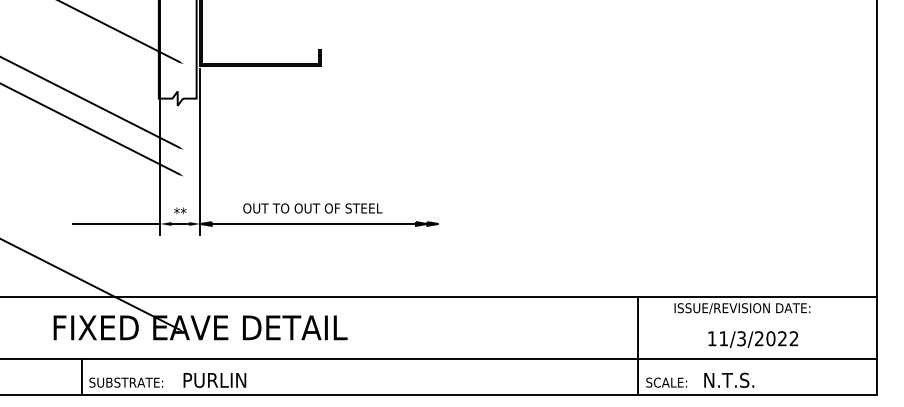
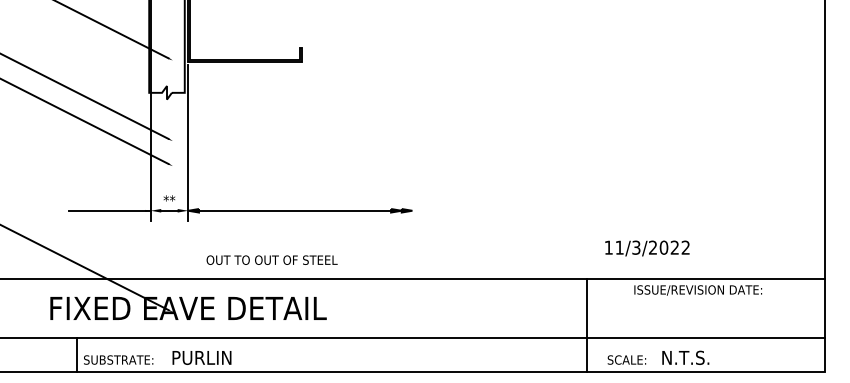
text: (312, 207) -> (271, 259), moved
text: (753, 339) -> (647, 248), moved
line: (637, 345) -> (586, 325), moved

